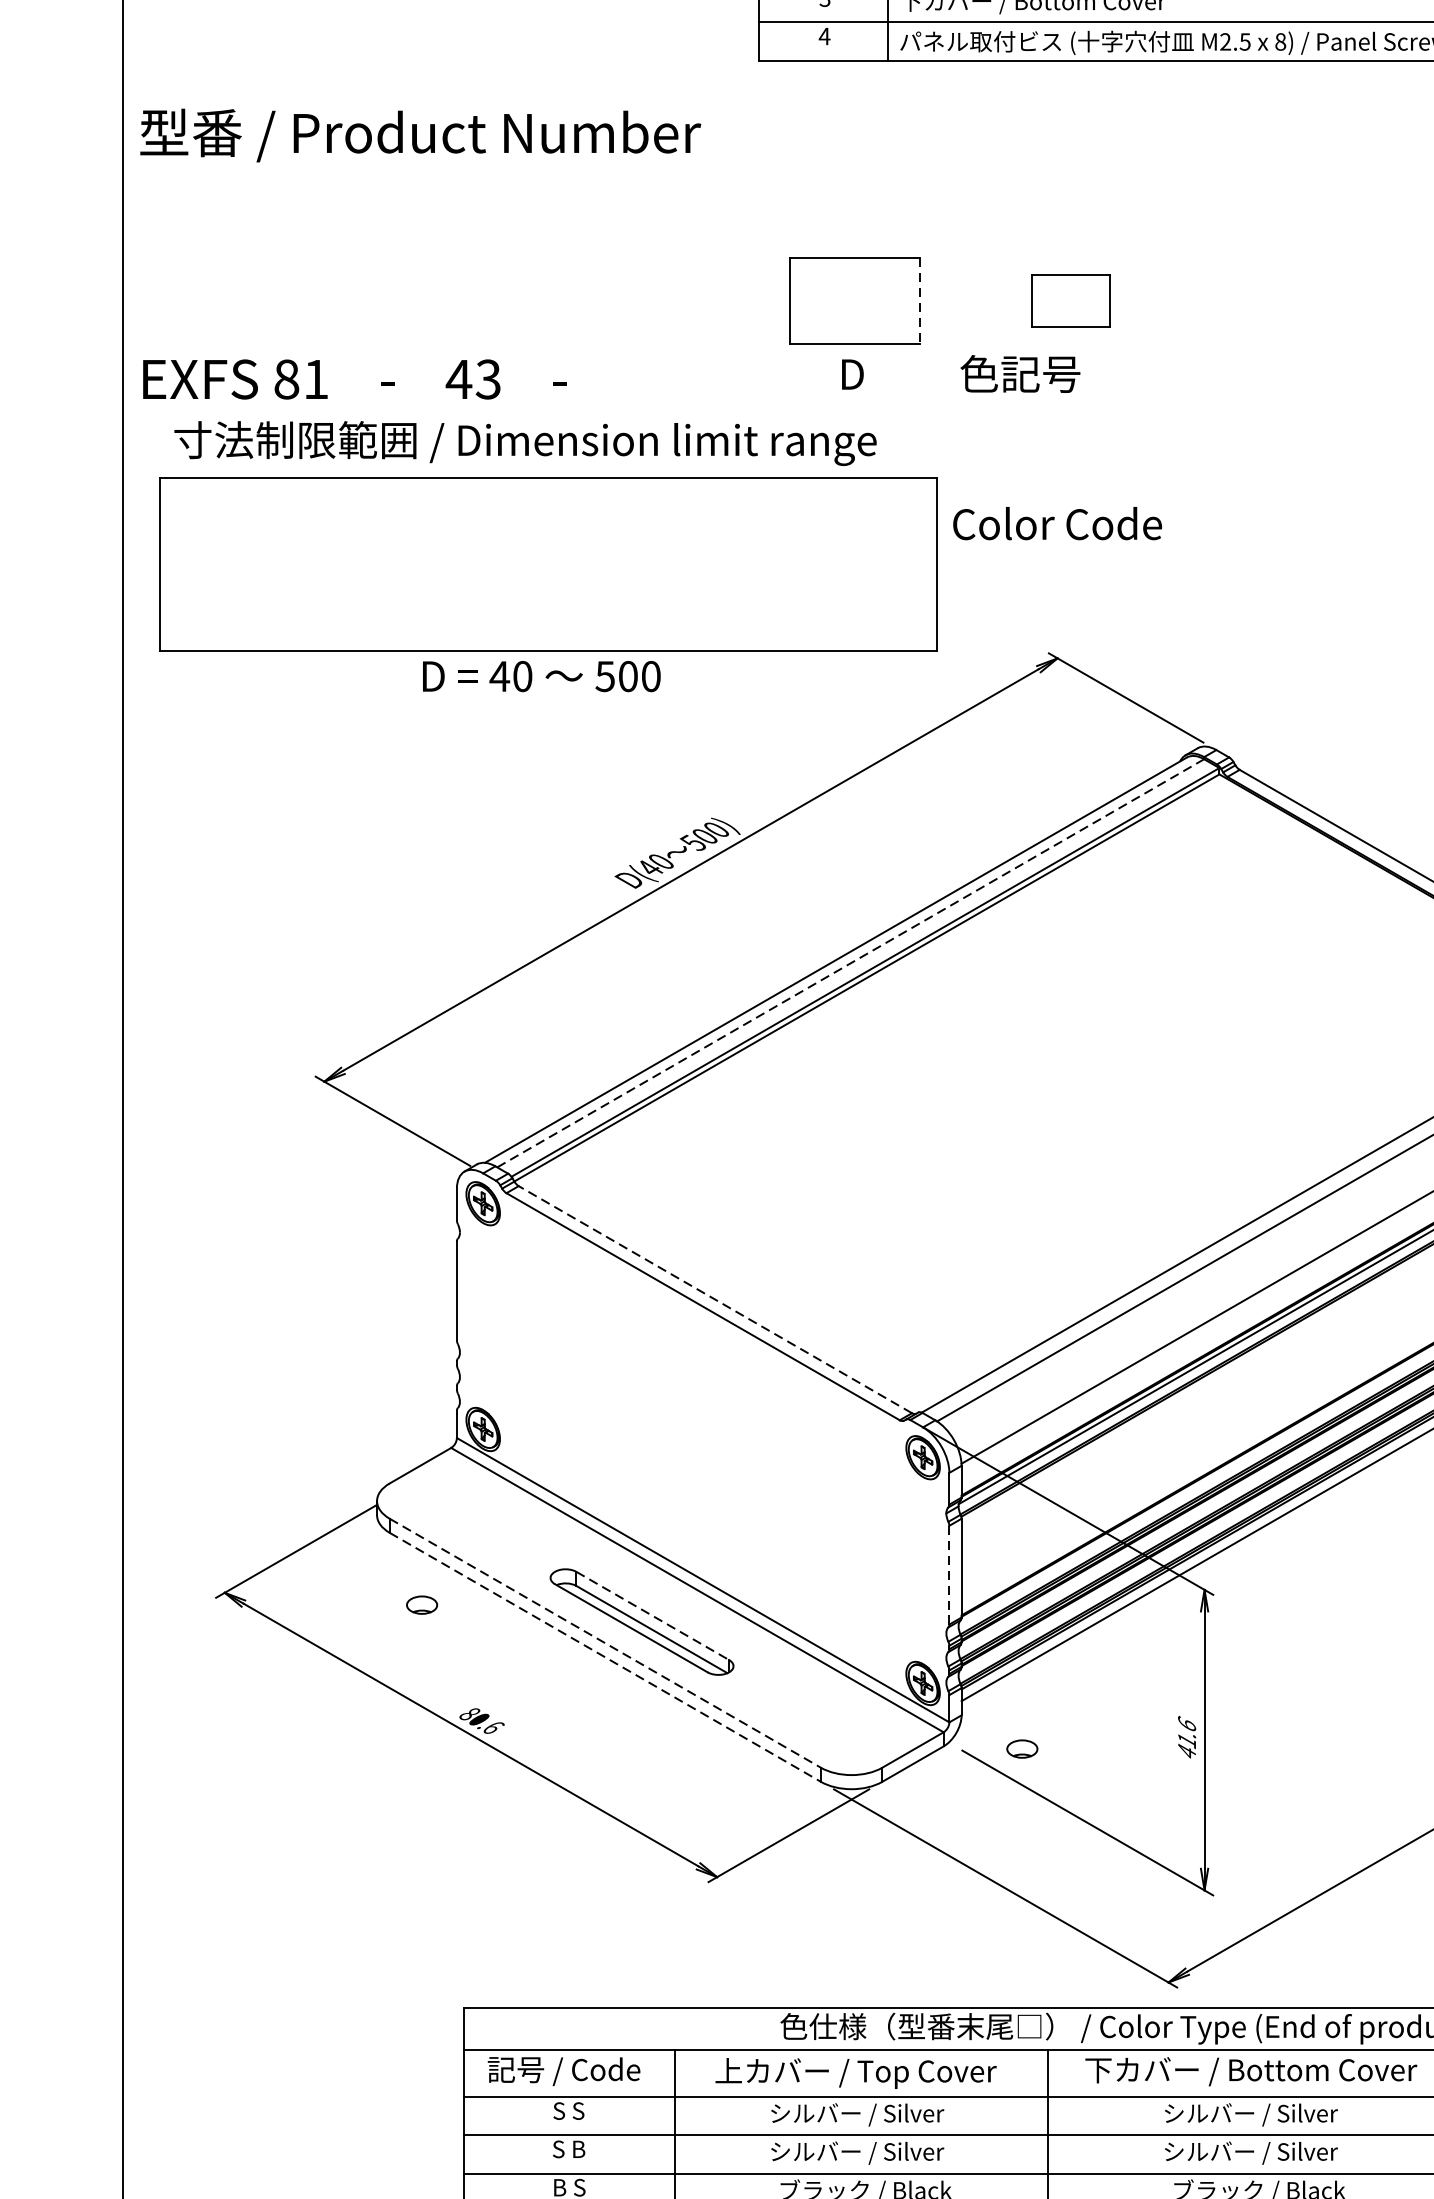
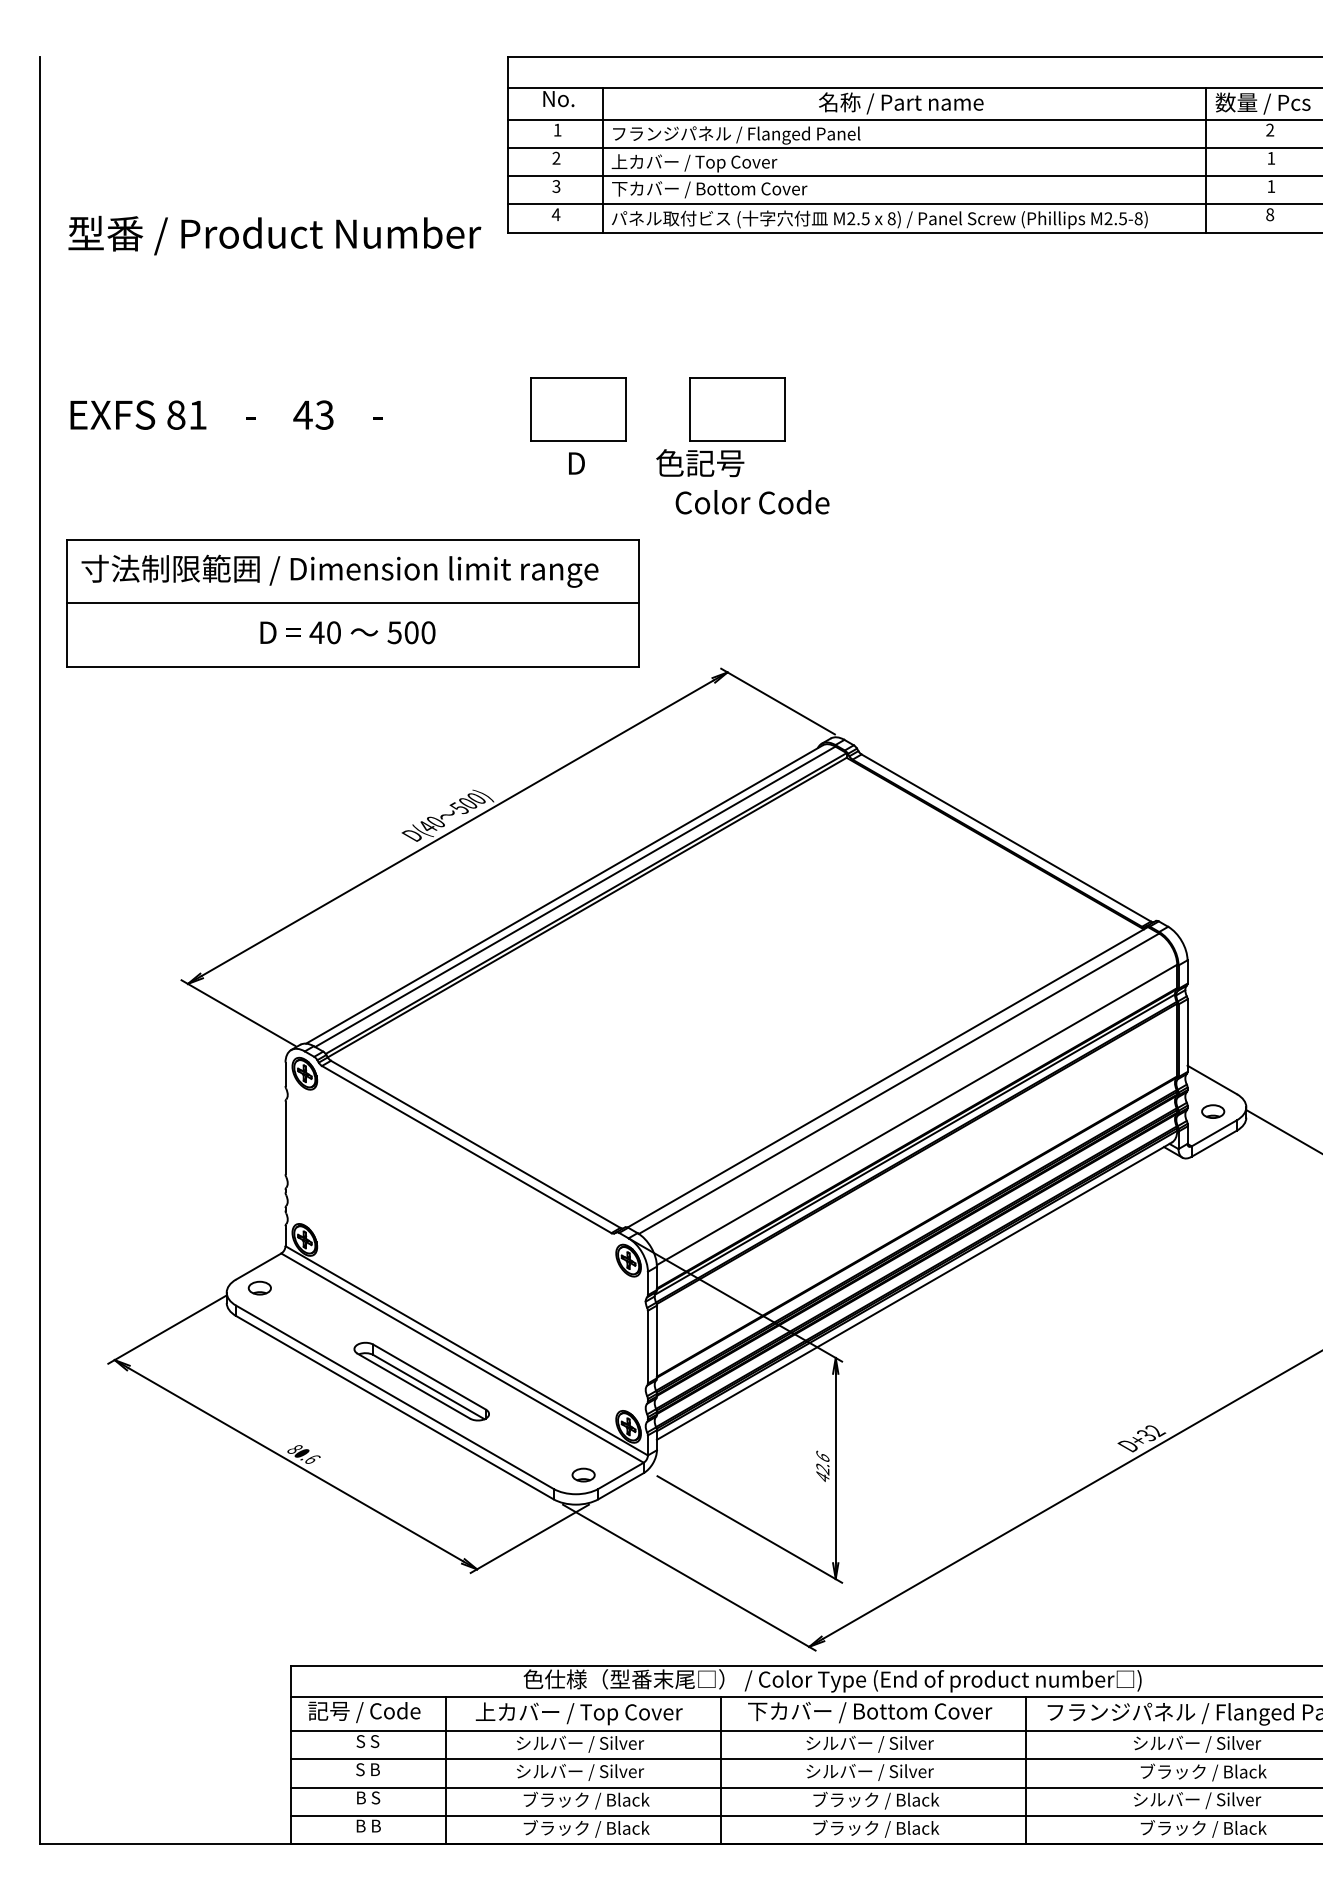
text: (420, 253) -> (274, 322), moved
line: (920, 301) -> (626, 409), dashed -> solid
part: (1071, 301) -> (737, 409), size x1.67
text: (524, 442) -> (339, 570), moved
text: (1057, 523) -> (752, 502), moved
line: (547, 564) -> (352, 603), added
text: (541, 676) -> (347, 632), moved
line: (850, 962) -> (575, 896), dashed -> solid
line: (715, 1299) -> (475, 1144), dashed -> solid
line: (948, 1575) -> (647, 1347), dashed -> solid
part: (421, 1604) -> (259, 1287), moved
line: (652, 1616) -> (429, 1377), dashed -> solid
line: (606, 1643) -> (395, 1397), dashed -> solid
line: (606, 1657) -> (395, 1407), dashed -> solid
text: (1186, 1741) -> (822, 1469), 41.6 -> 42.6
part: (1022, 1748) -> (583, 1474), moved

